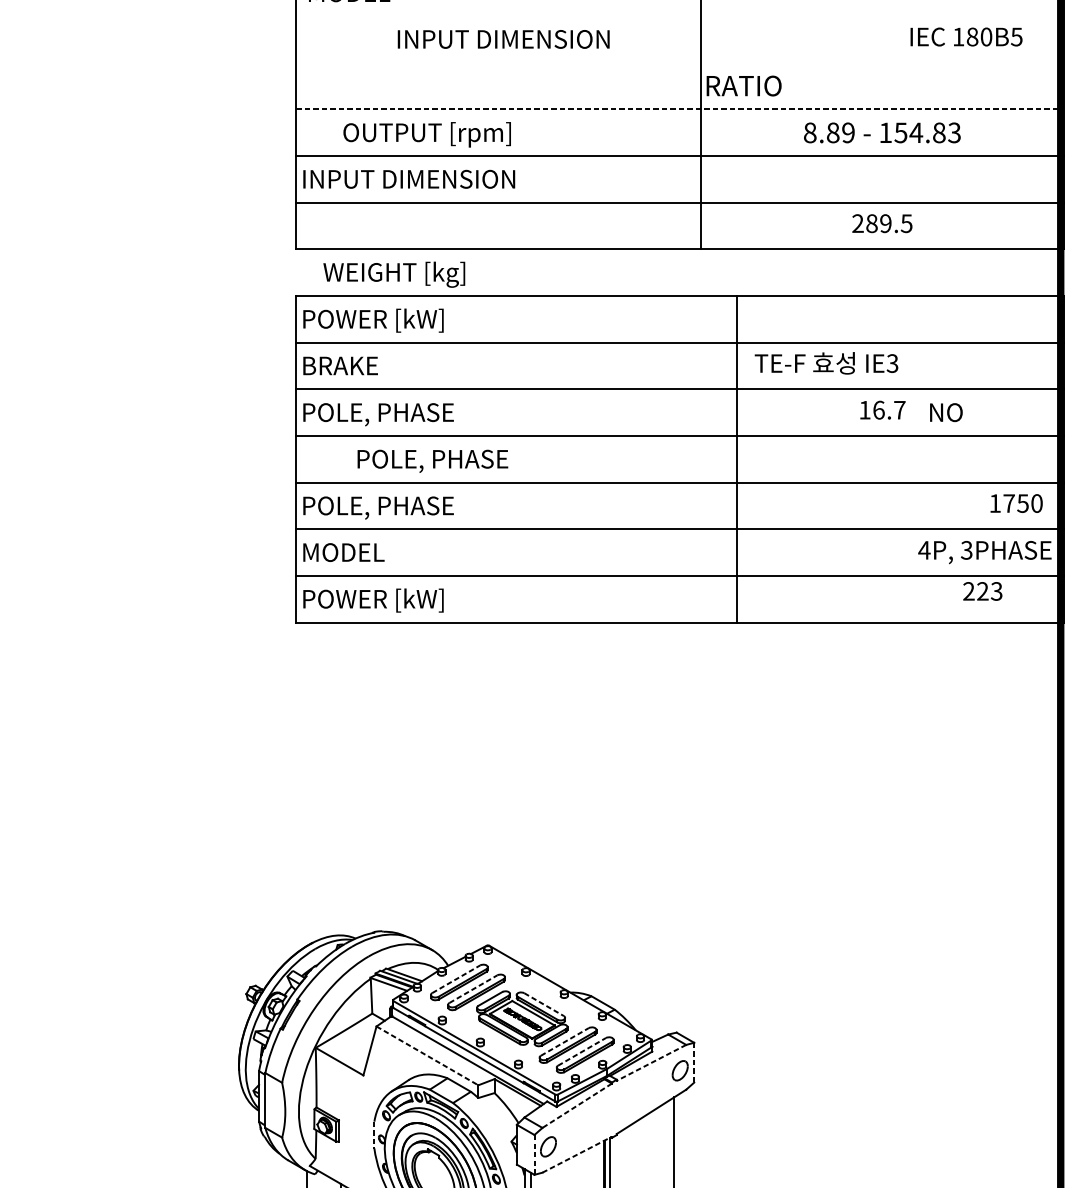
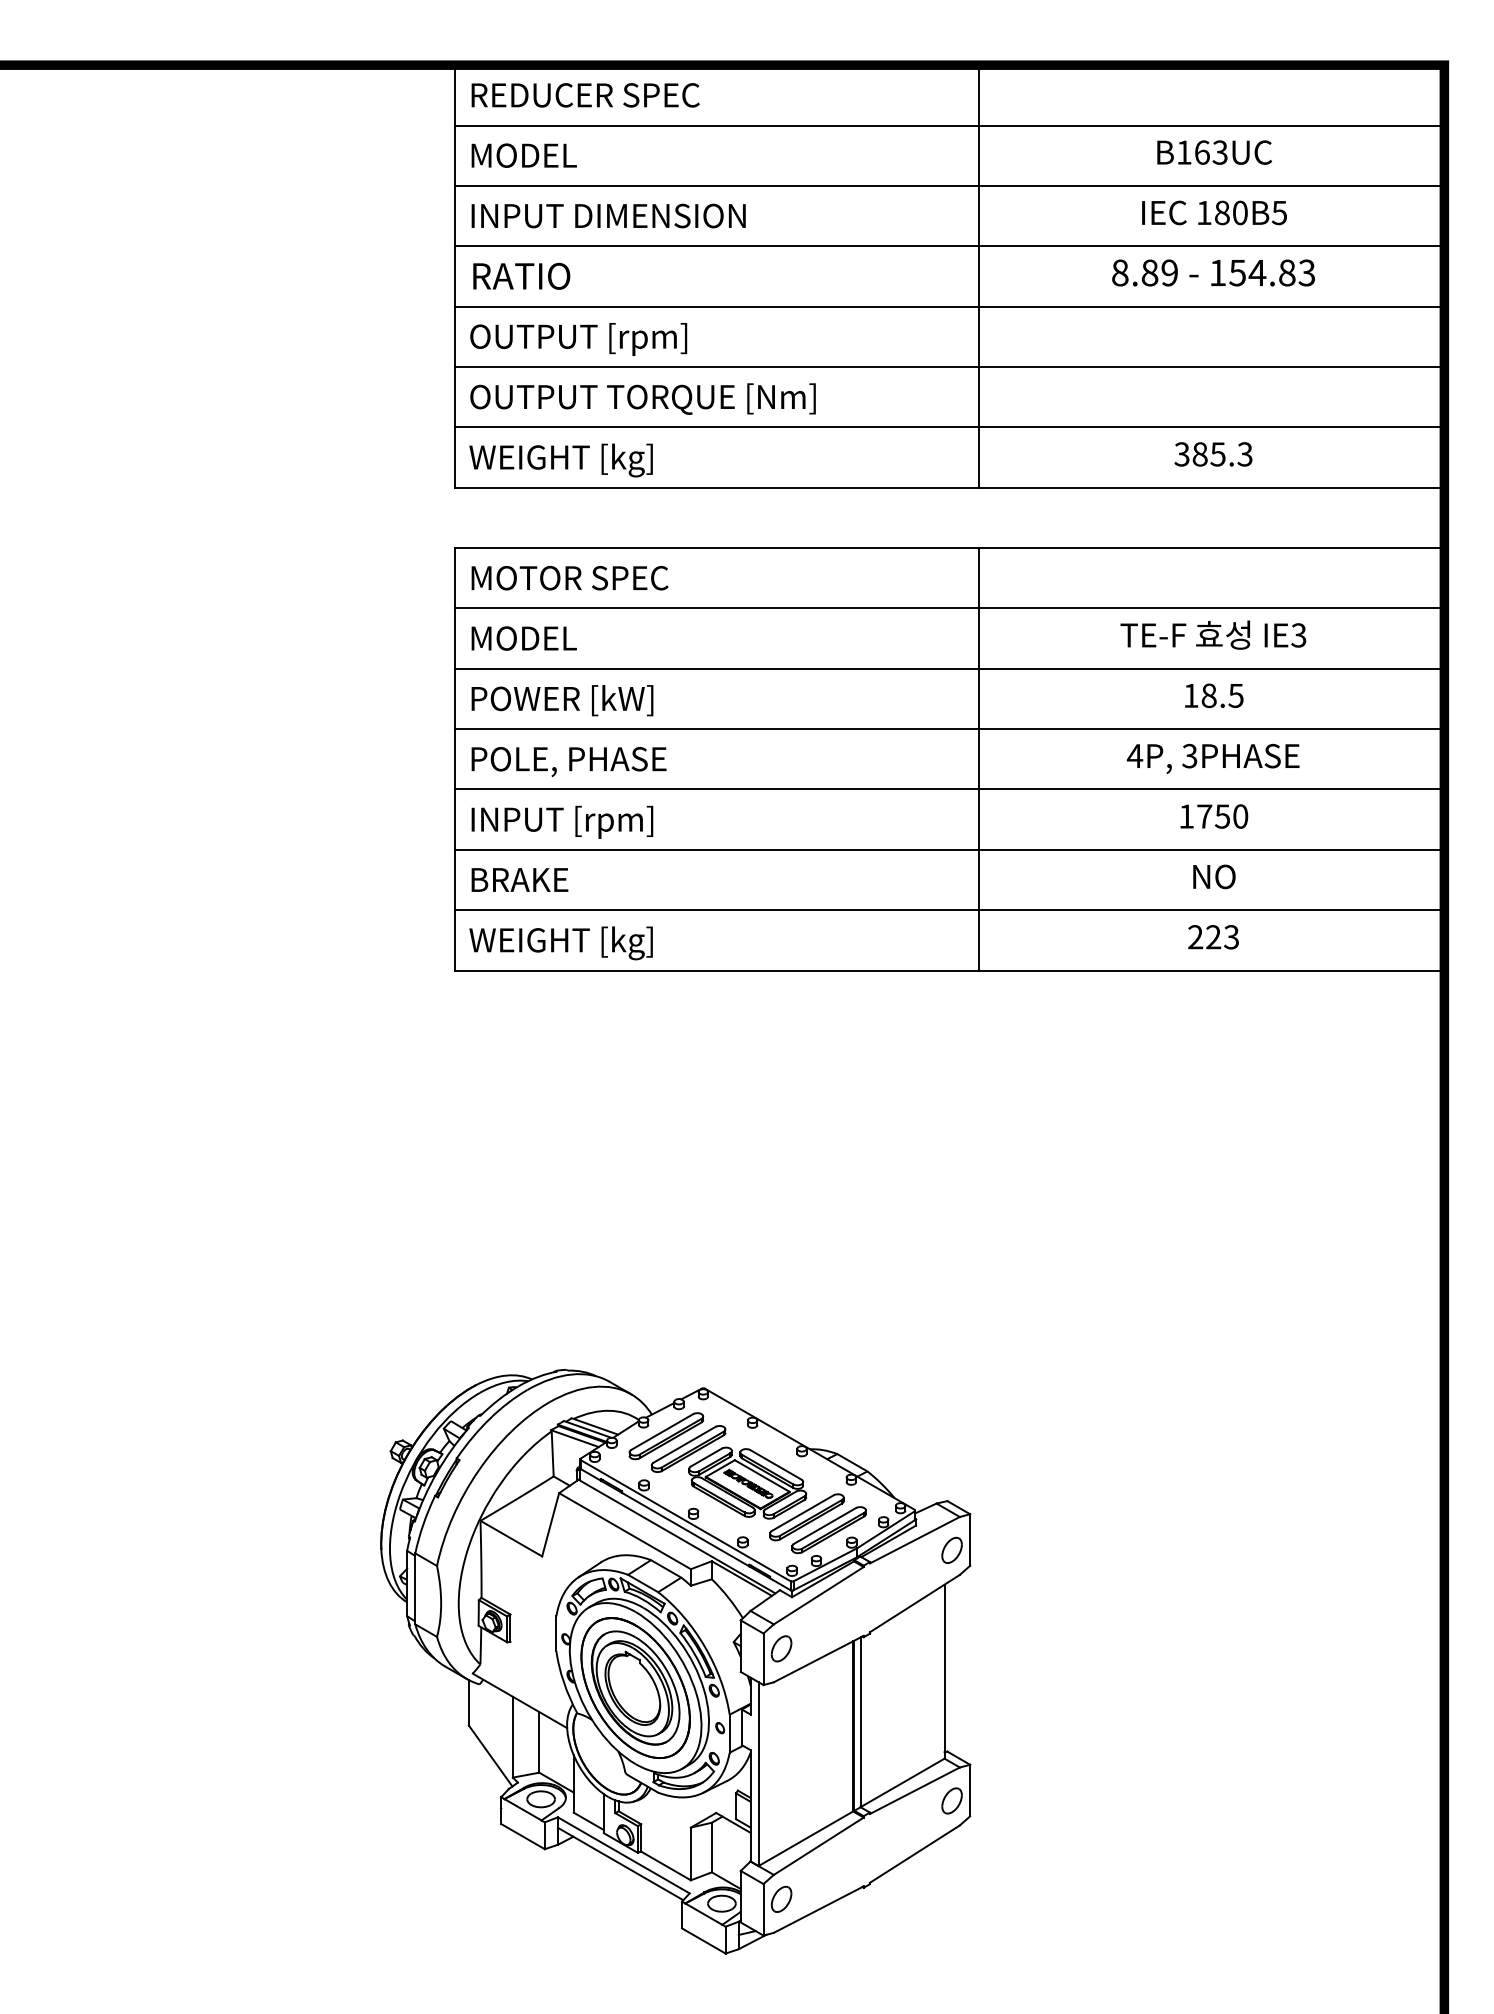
line: (679, 15) -> (951, 185), added
text: (966, 36) -> (1214, 212), moved
text: (503, 39) -> (608, 215), moved
line: (679, 62) -> (951, 246), added
text: (743, 85) -> (521, 275), moved
line: (679, 109) -> (951, 306), dashed -> solid
text: (882, 132) -> (1213, 272), moved
text: (427, 134) -> (578, 339), moved
text: (438, 180) -> (639, 398), INPUT DIMENSION -> OUTPUT TORQUE [Nm]
text: (882, 223) -> (1213, 454), 289.5 -> 385.3
text: (393, 274) -> (560, 460), moved
text: (382, 320) -> (566, 579), POWER [kW] -> MOTOR SPEC
text: (826, 362) -> (1213, 634), moved
text: (346, 365) -> (520, 638), BRAKE -> MODEL
text: (889, 409) -> (1222, 695), 16.7 -> 18.5
text: (946, 412) -> (1214, 876), moved
text: (378, 413) -> (561, 700), POLE, PHASE -> POWER [kW]
line: (736, 459) -> (979, 759), moved
text: (432, 461) -> (568, 761), moved
text: (1016, 503) -> (1214, 816), moved
text: (378, 507) -> (561, 821), POLE, PHASE -> INPUT [rpm]
text: (343, 552) -> (516, 879), MODEL -> BRAKE
text: (984, 552) -> (1212, 758), moved
text: (982, 591) -> (1213, 937), moved
text: (376, 601) -> (558, 943), POWER [kW] -> WEIGHT [kg]
line: (456, 979) -> (662, 1432), dashed -> solid
line: (473, 988) -> (684, 1444), dashed -> solid
line: (543, 1004) -> (775, 1464), dashed -> solid
line: (564, 1042) -> (802, 1513), dashed -> solid
line: (582, 1051) -> (825, 1525), dashed -> solid
line: (427, 1056) -> (625, 1531), dashed -> solid
line: (651, 1063) -> (914, 1540), dashed -> solid
line: (694, 1063) -> (970, 1540), dashed -> solid
line: (576, 1105) -> (818, 1595), dashed -> solid
line: (374, 1135) -> (556, 1634), dashed -> solid
line: (534, 1155) -> (763, 1659), dashed -> solid
line: (576, 1155) -> (818, 1659), dashed -> solid

